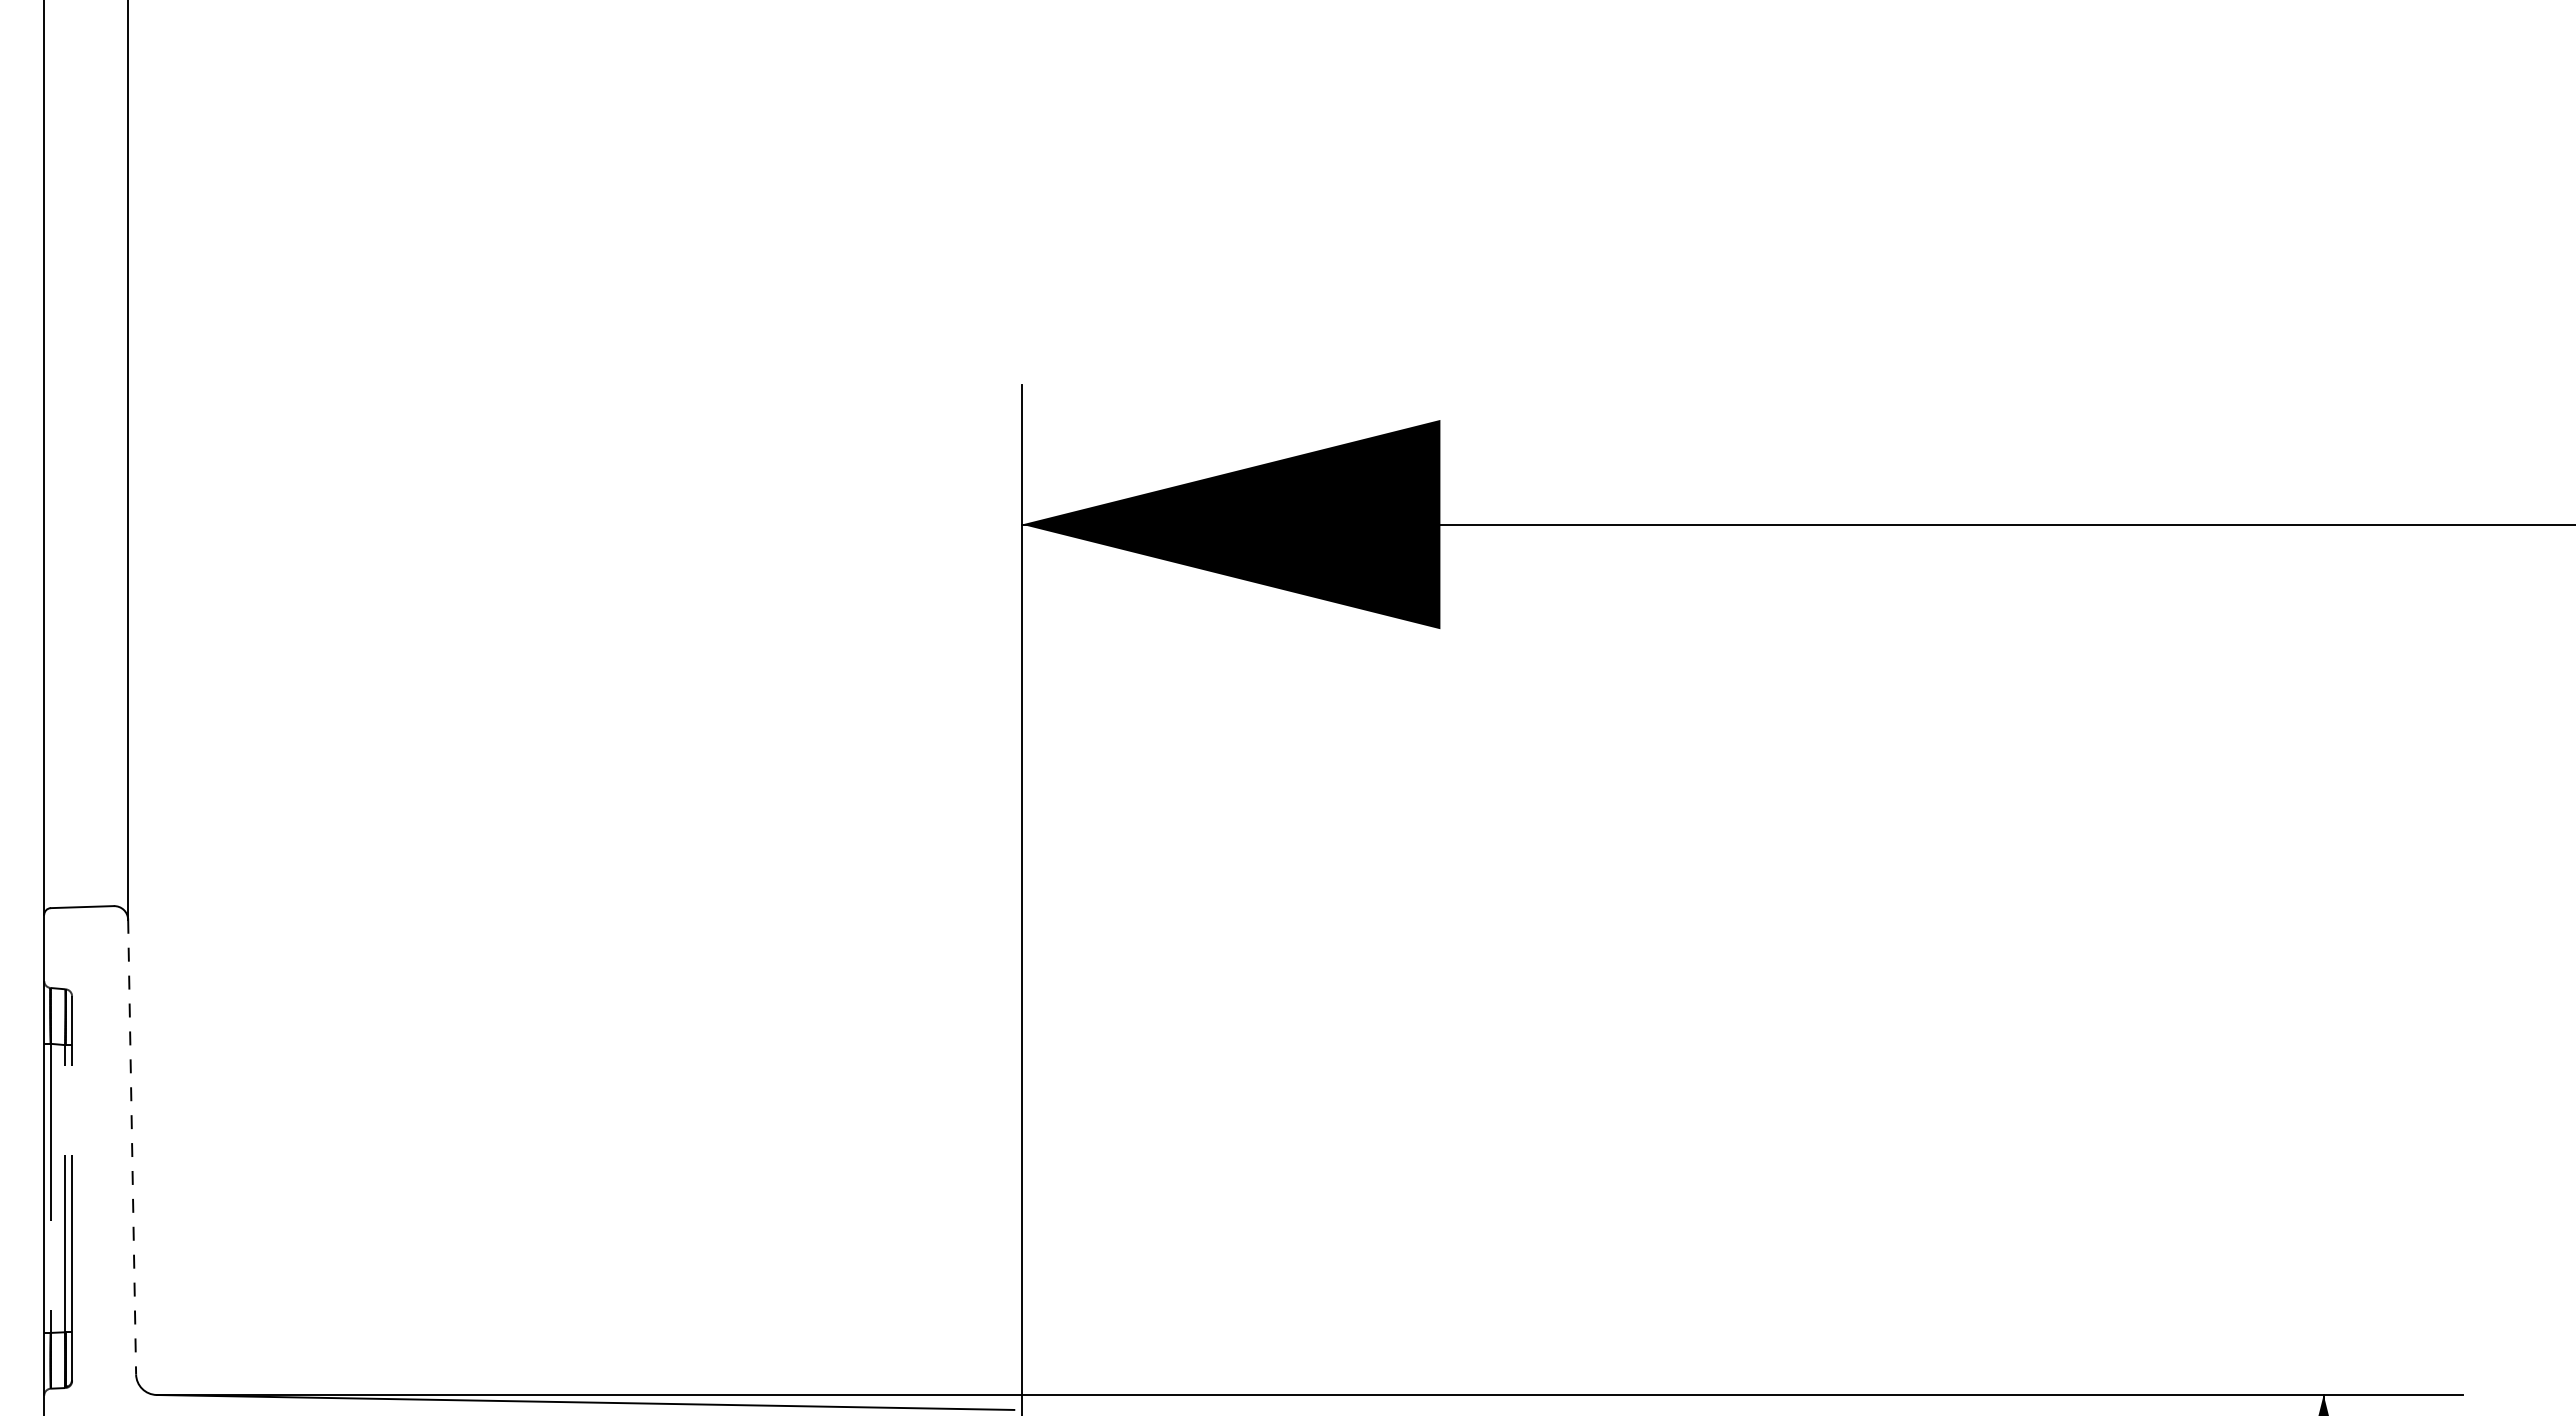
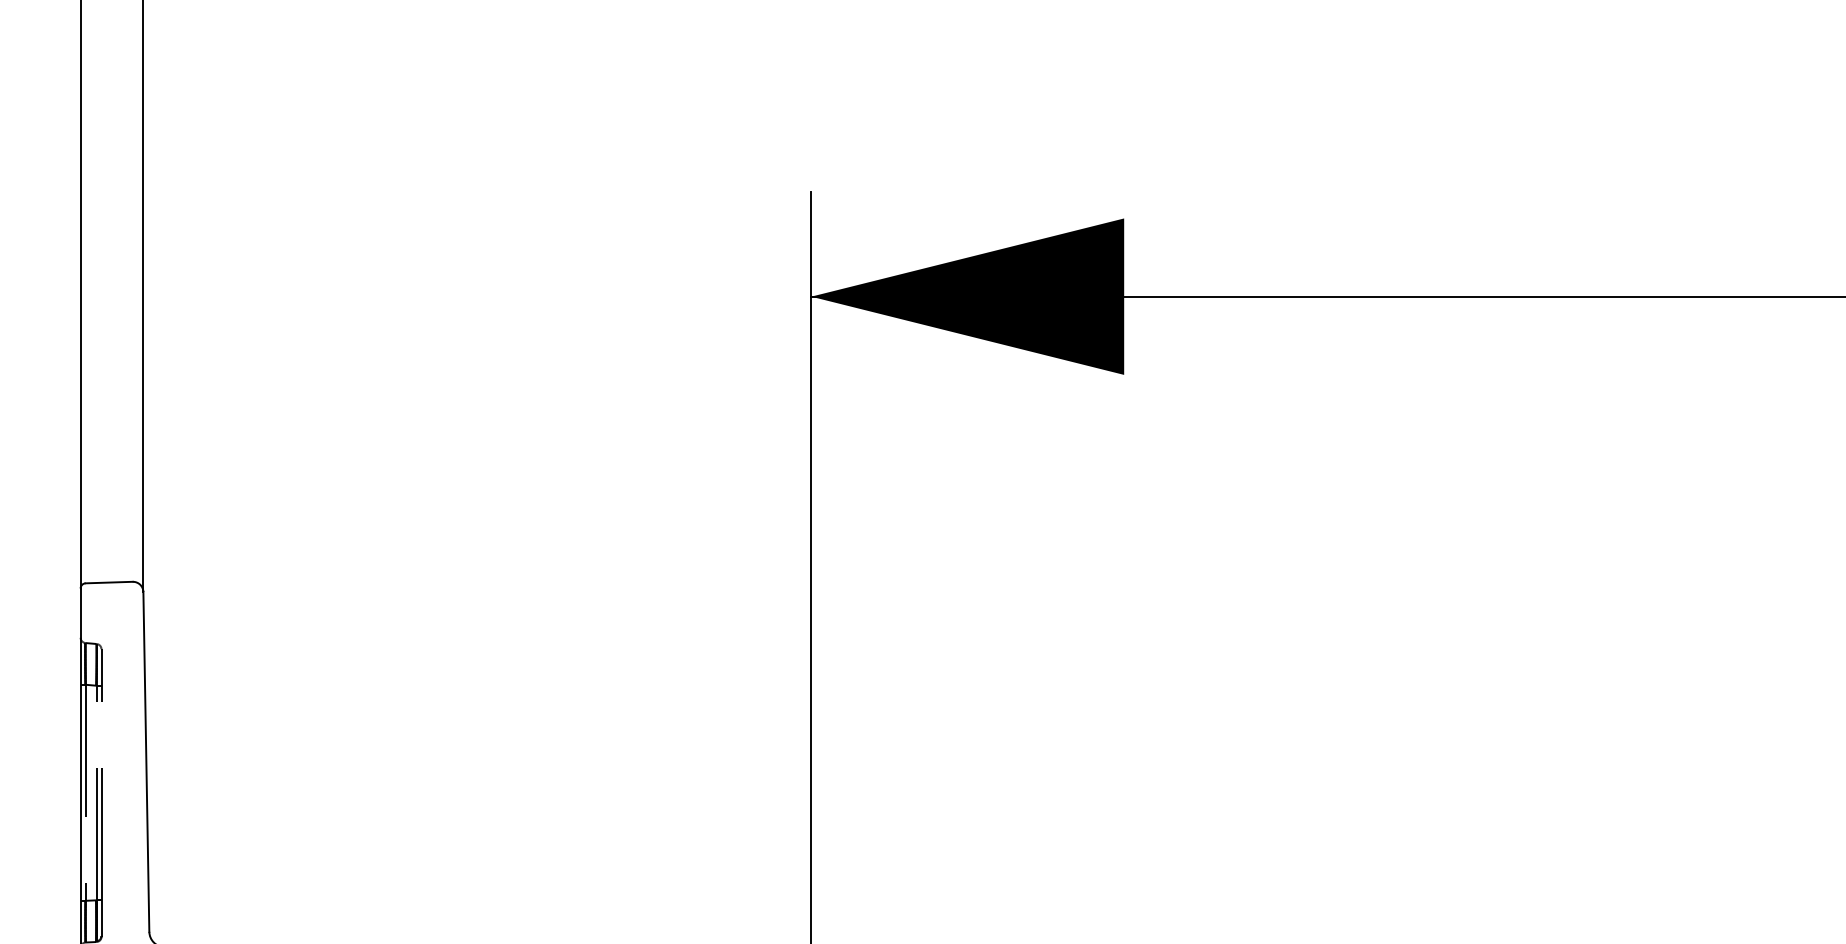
line: (132, 1147) -> (146, 762), dashed -> solid

